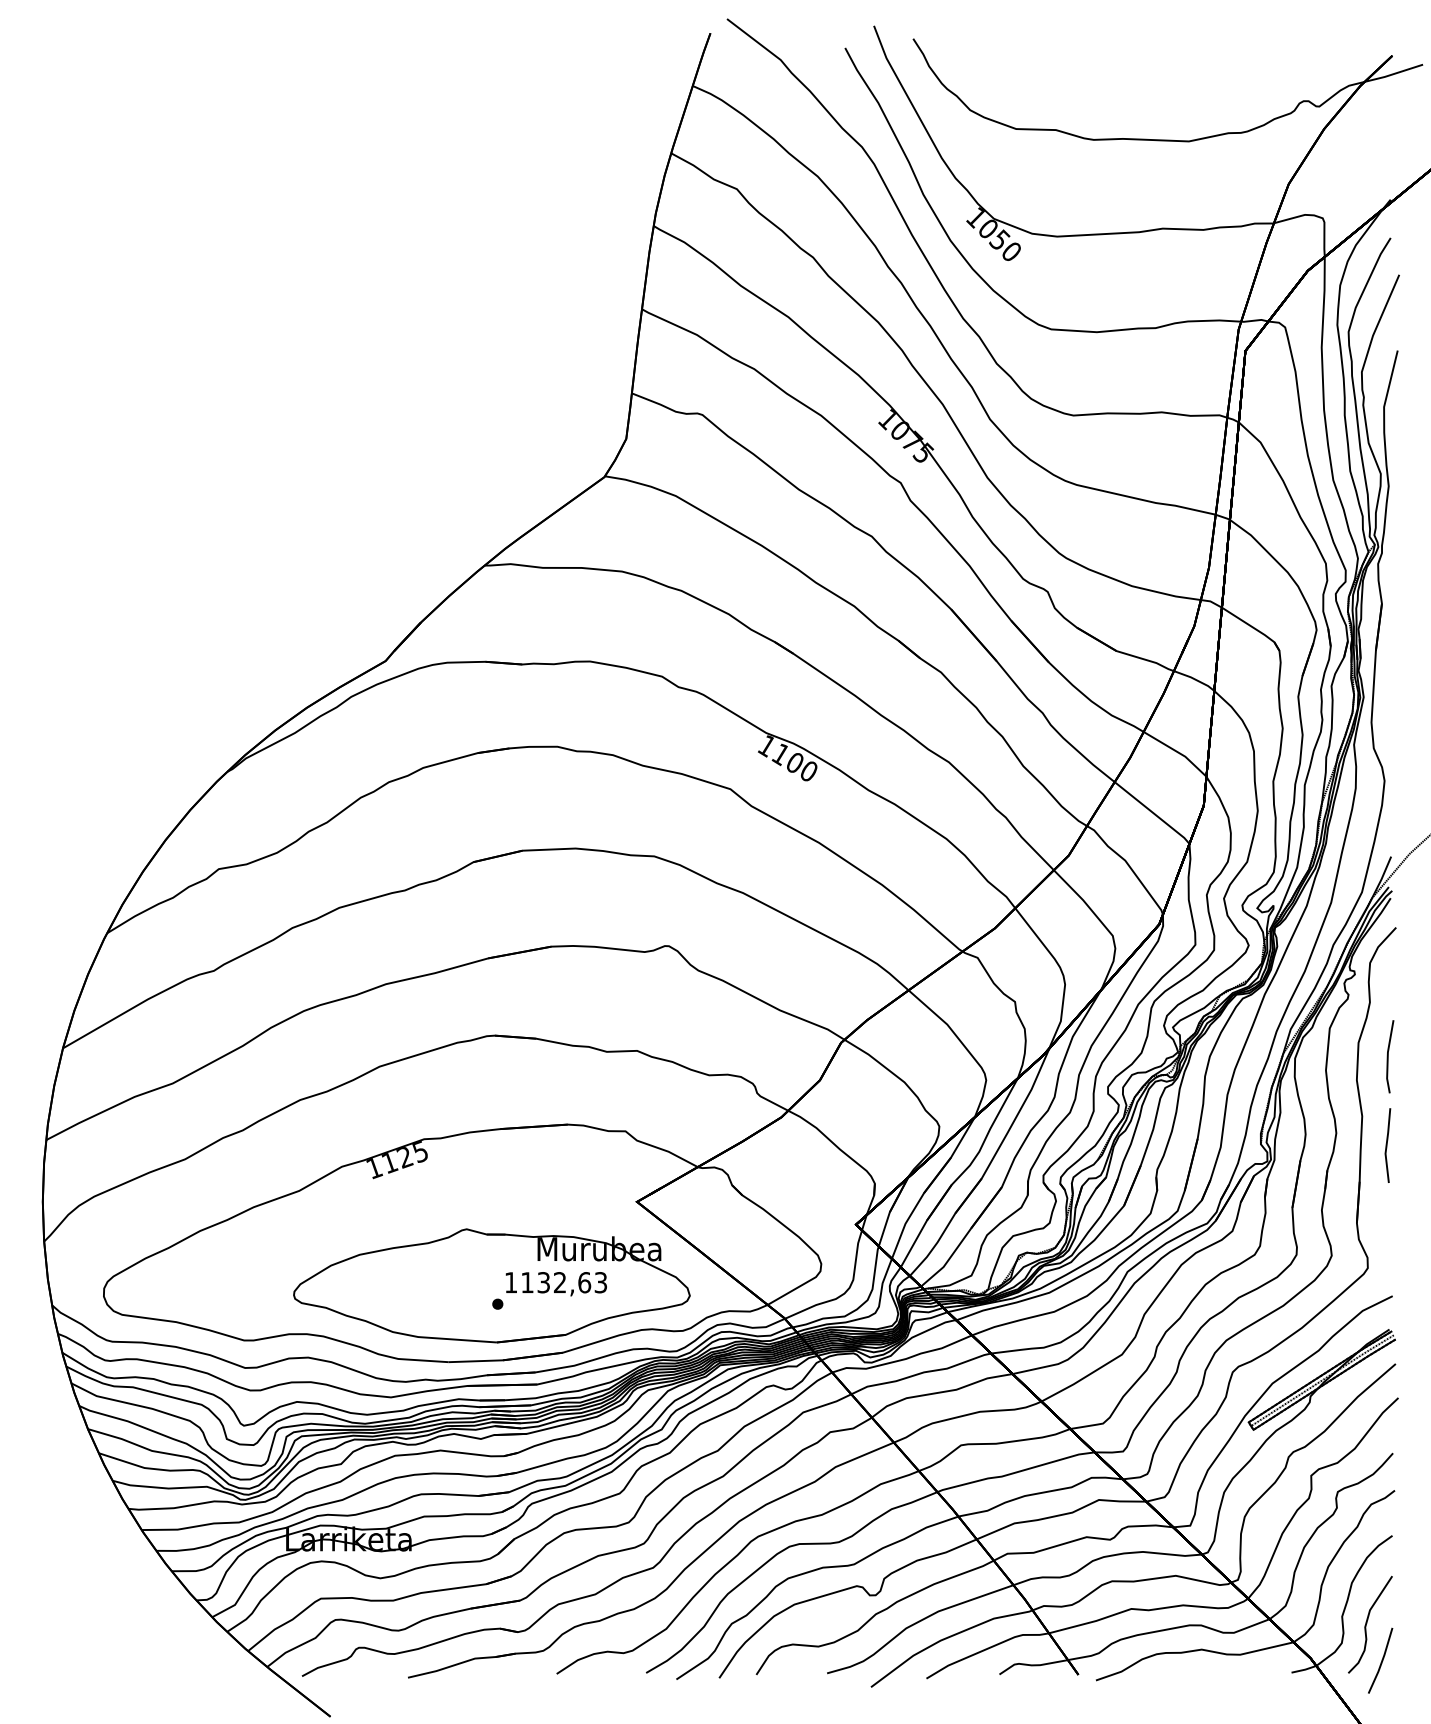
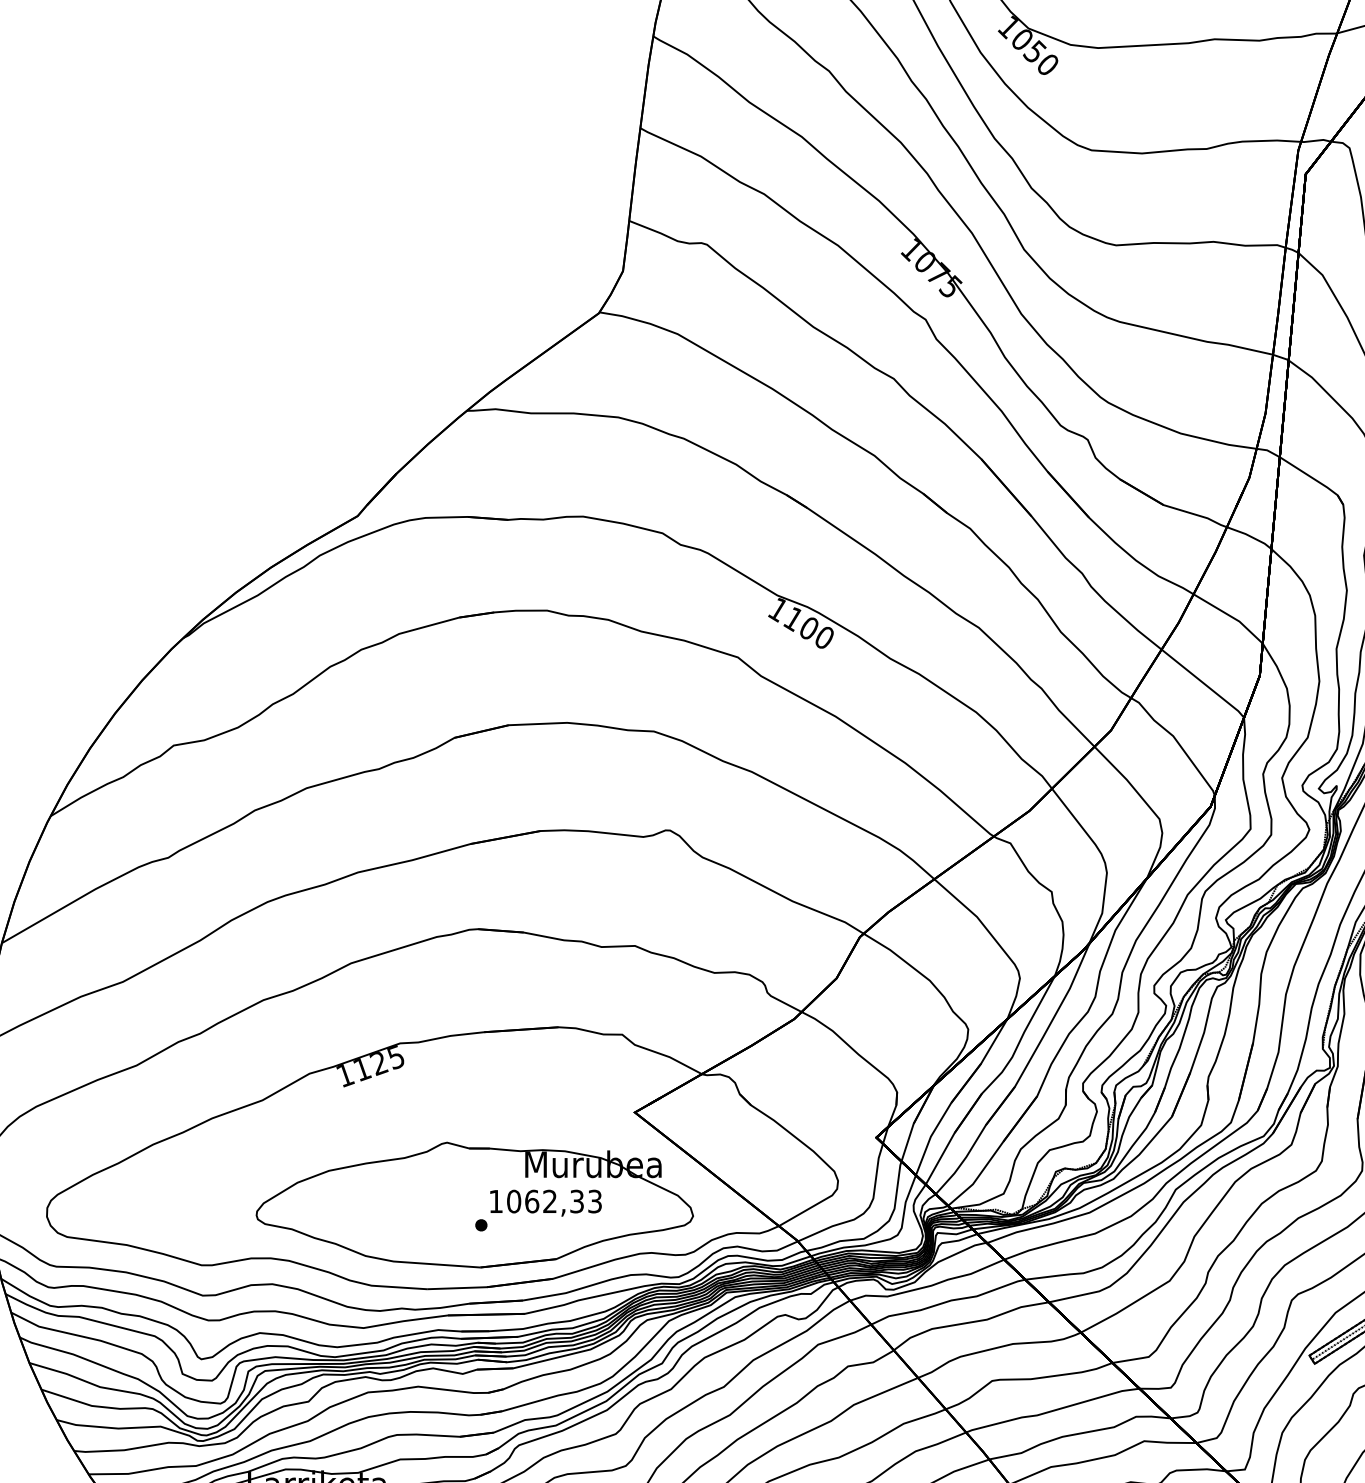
text: (556, 1282) -> (546, 1201), 1132,63 -> 1062,33

